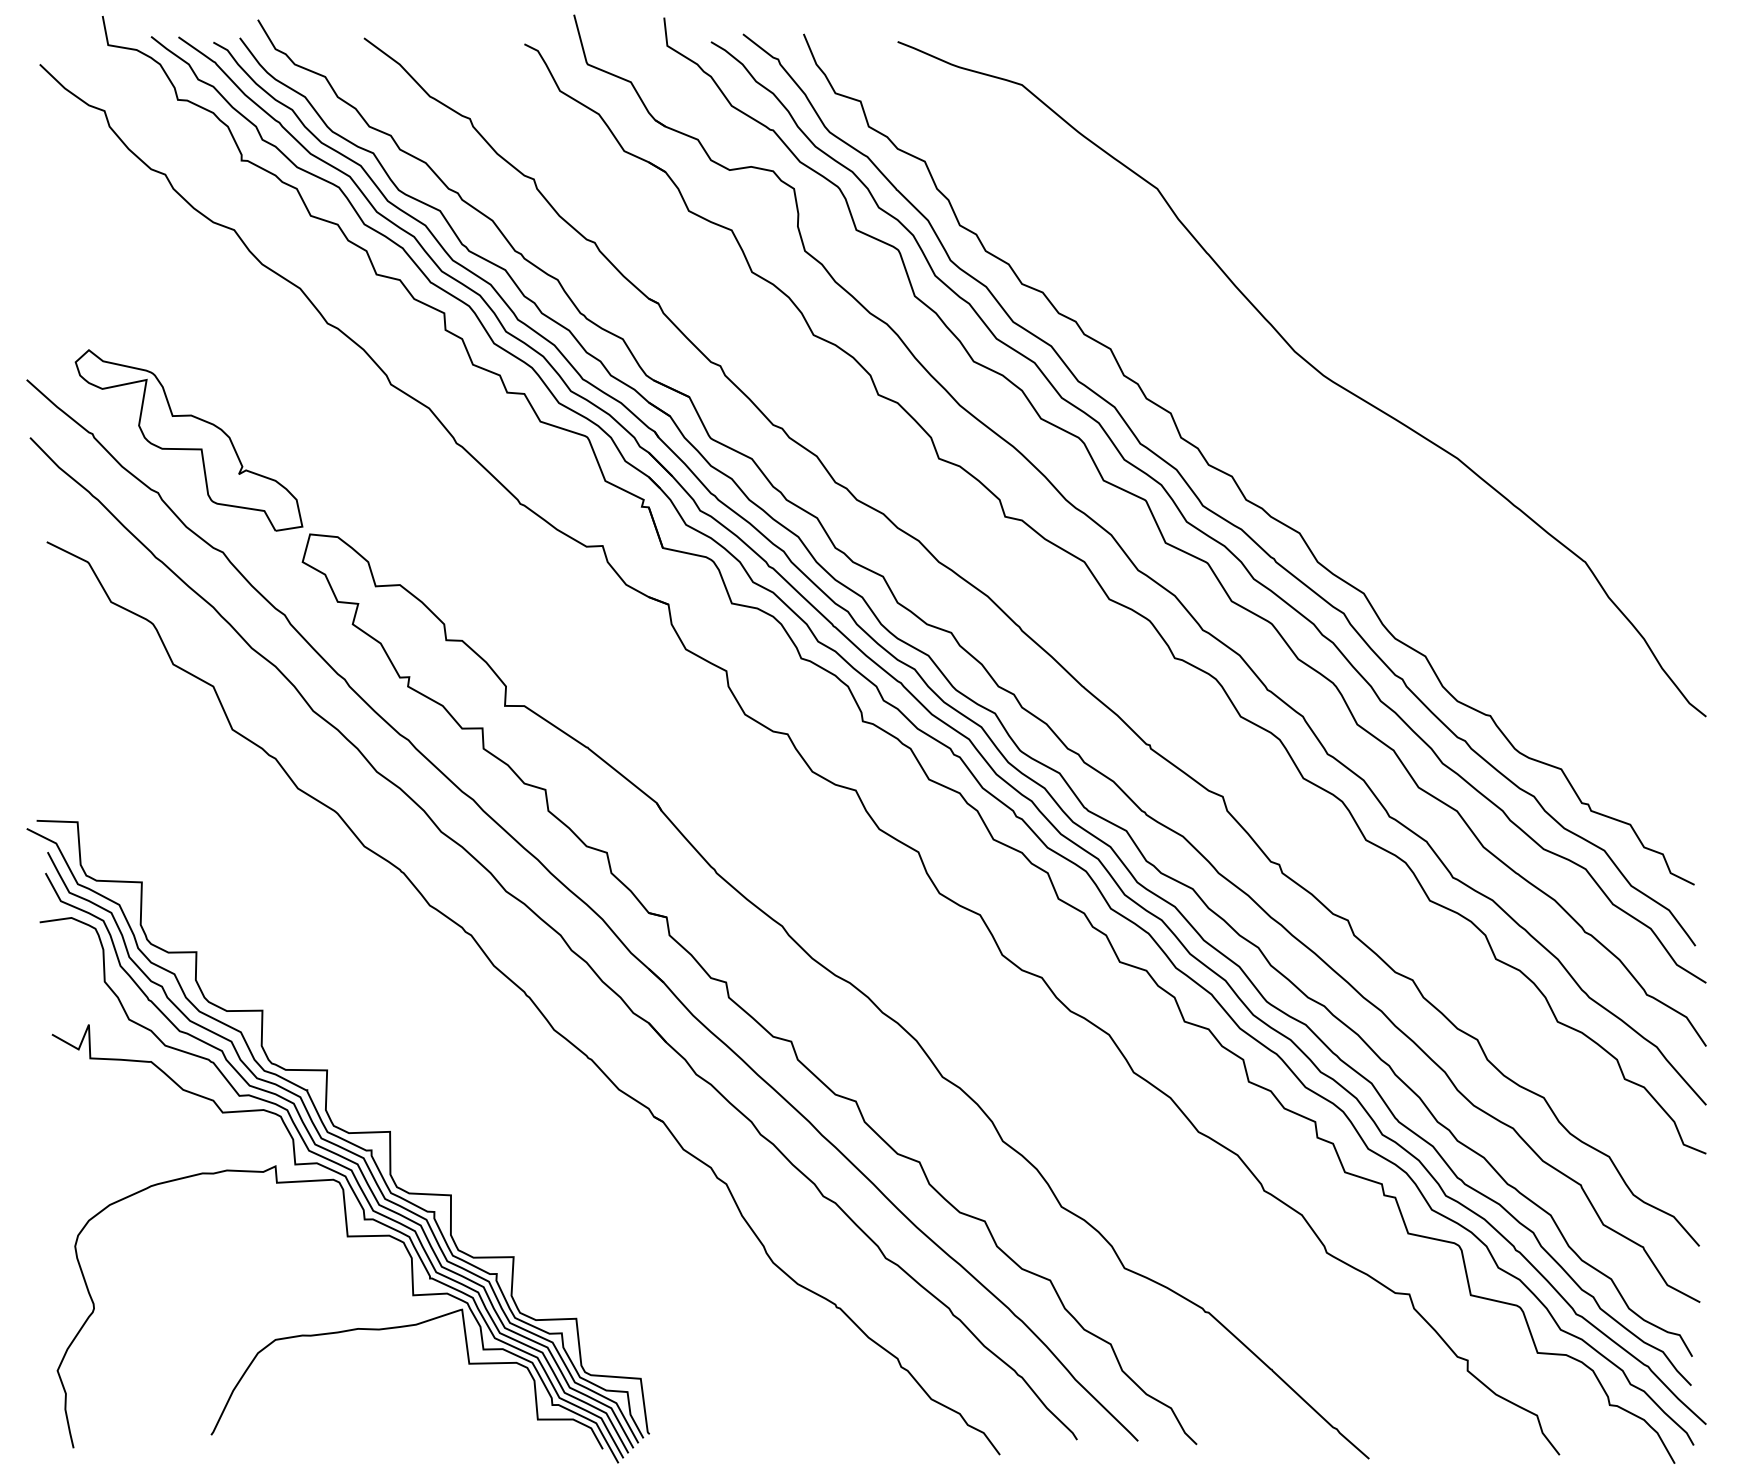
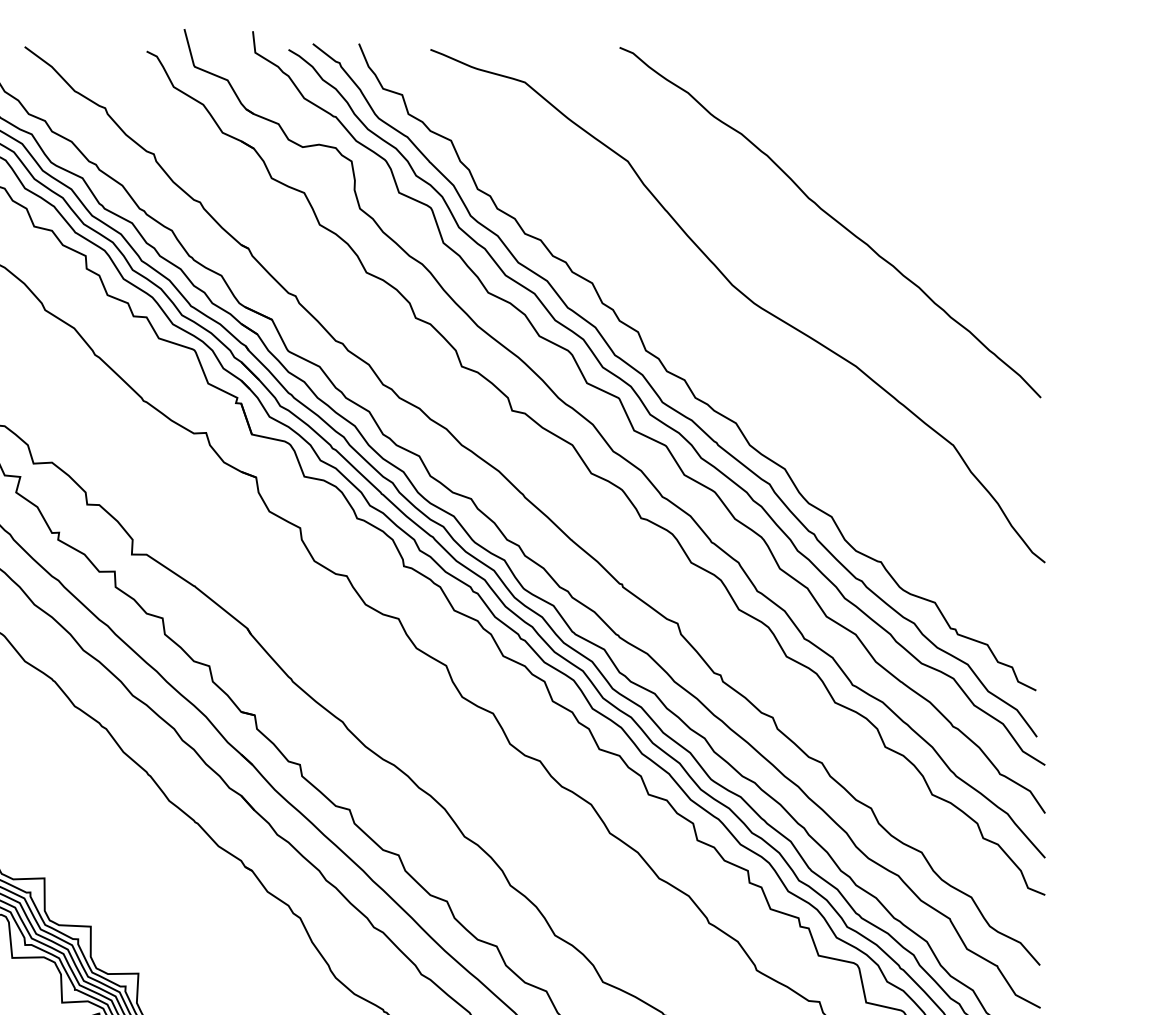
curve: (1427, 265) -> (833, 219), added

